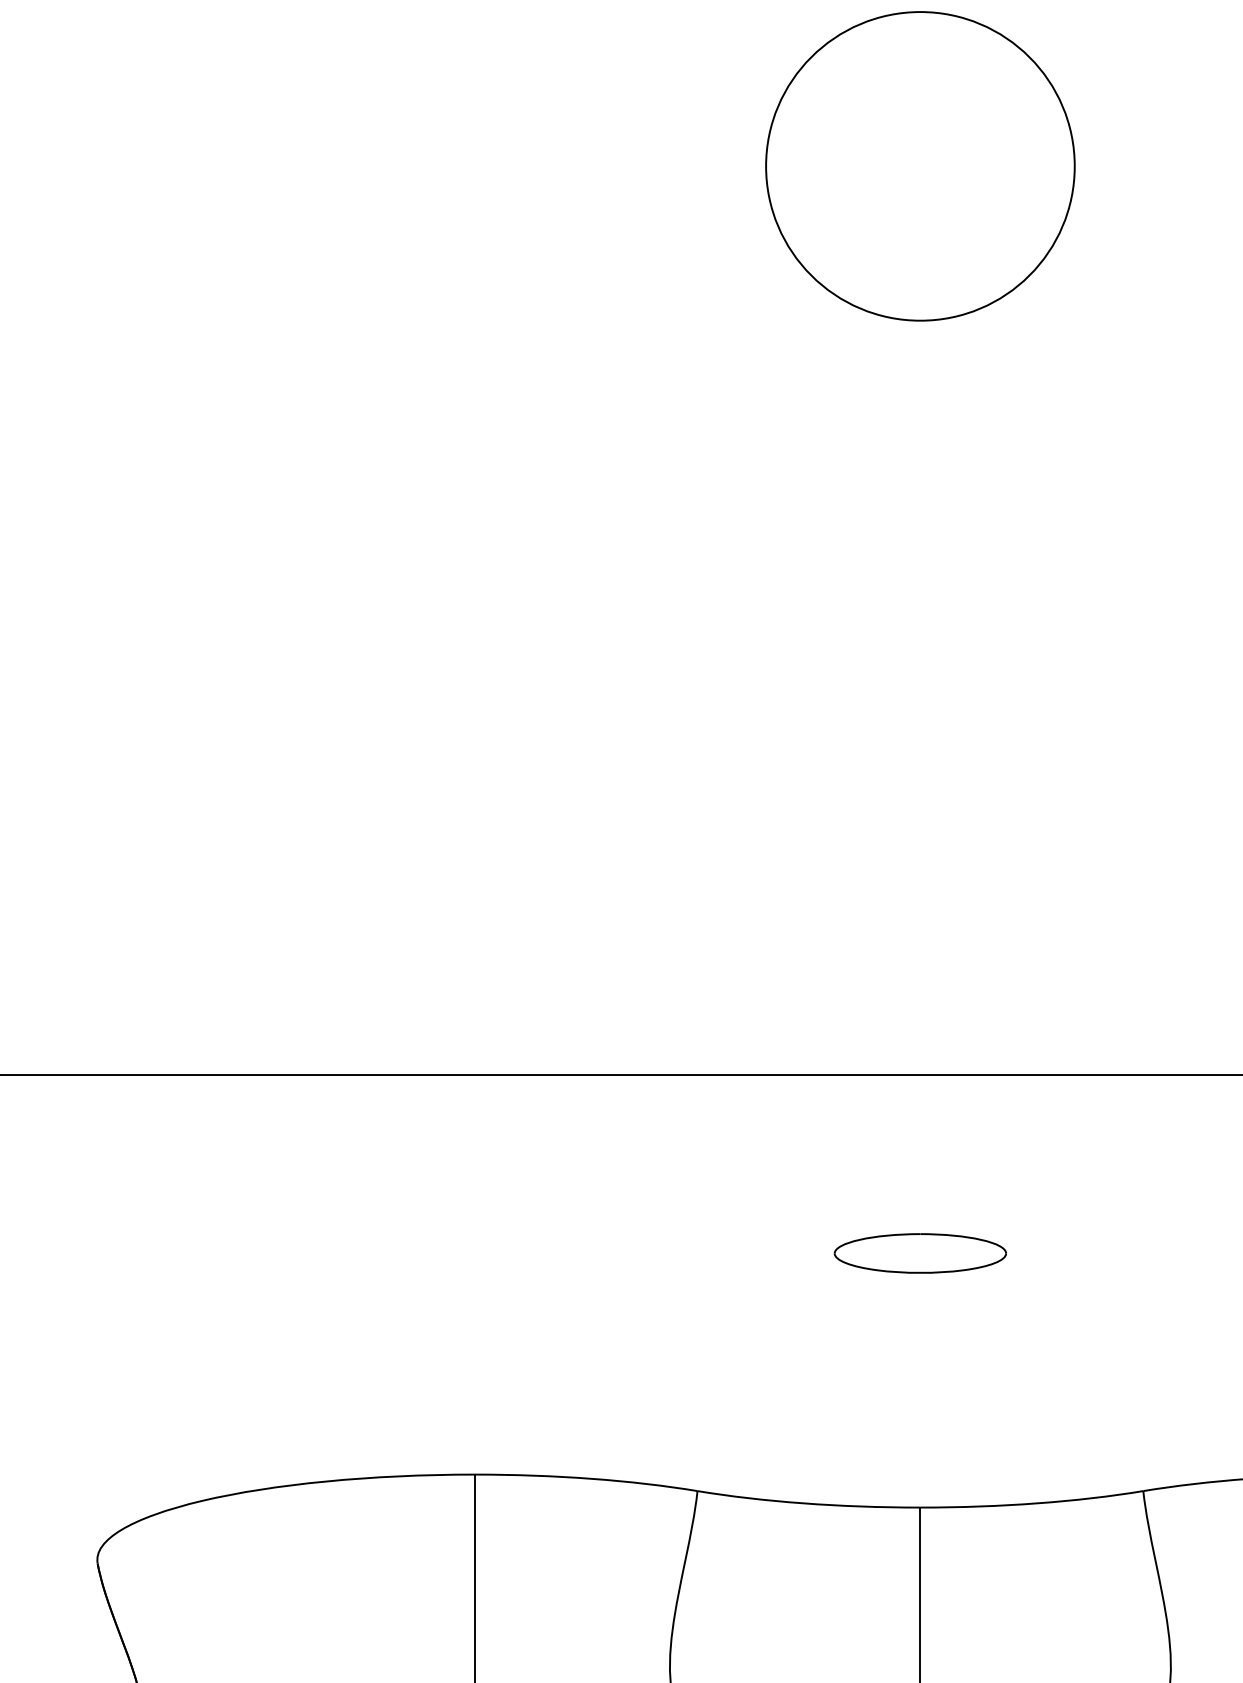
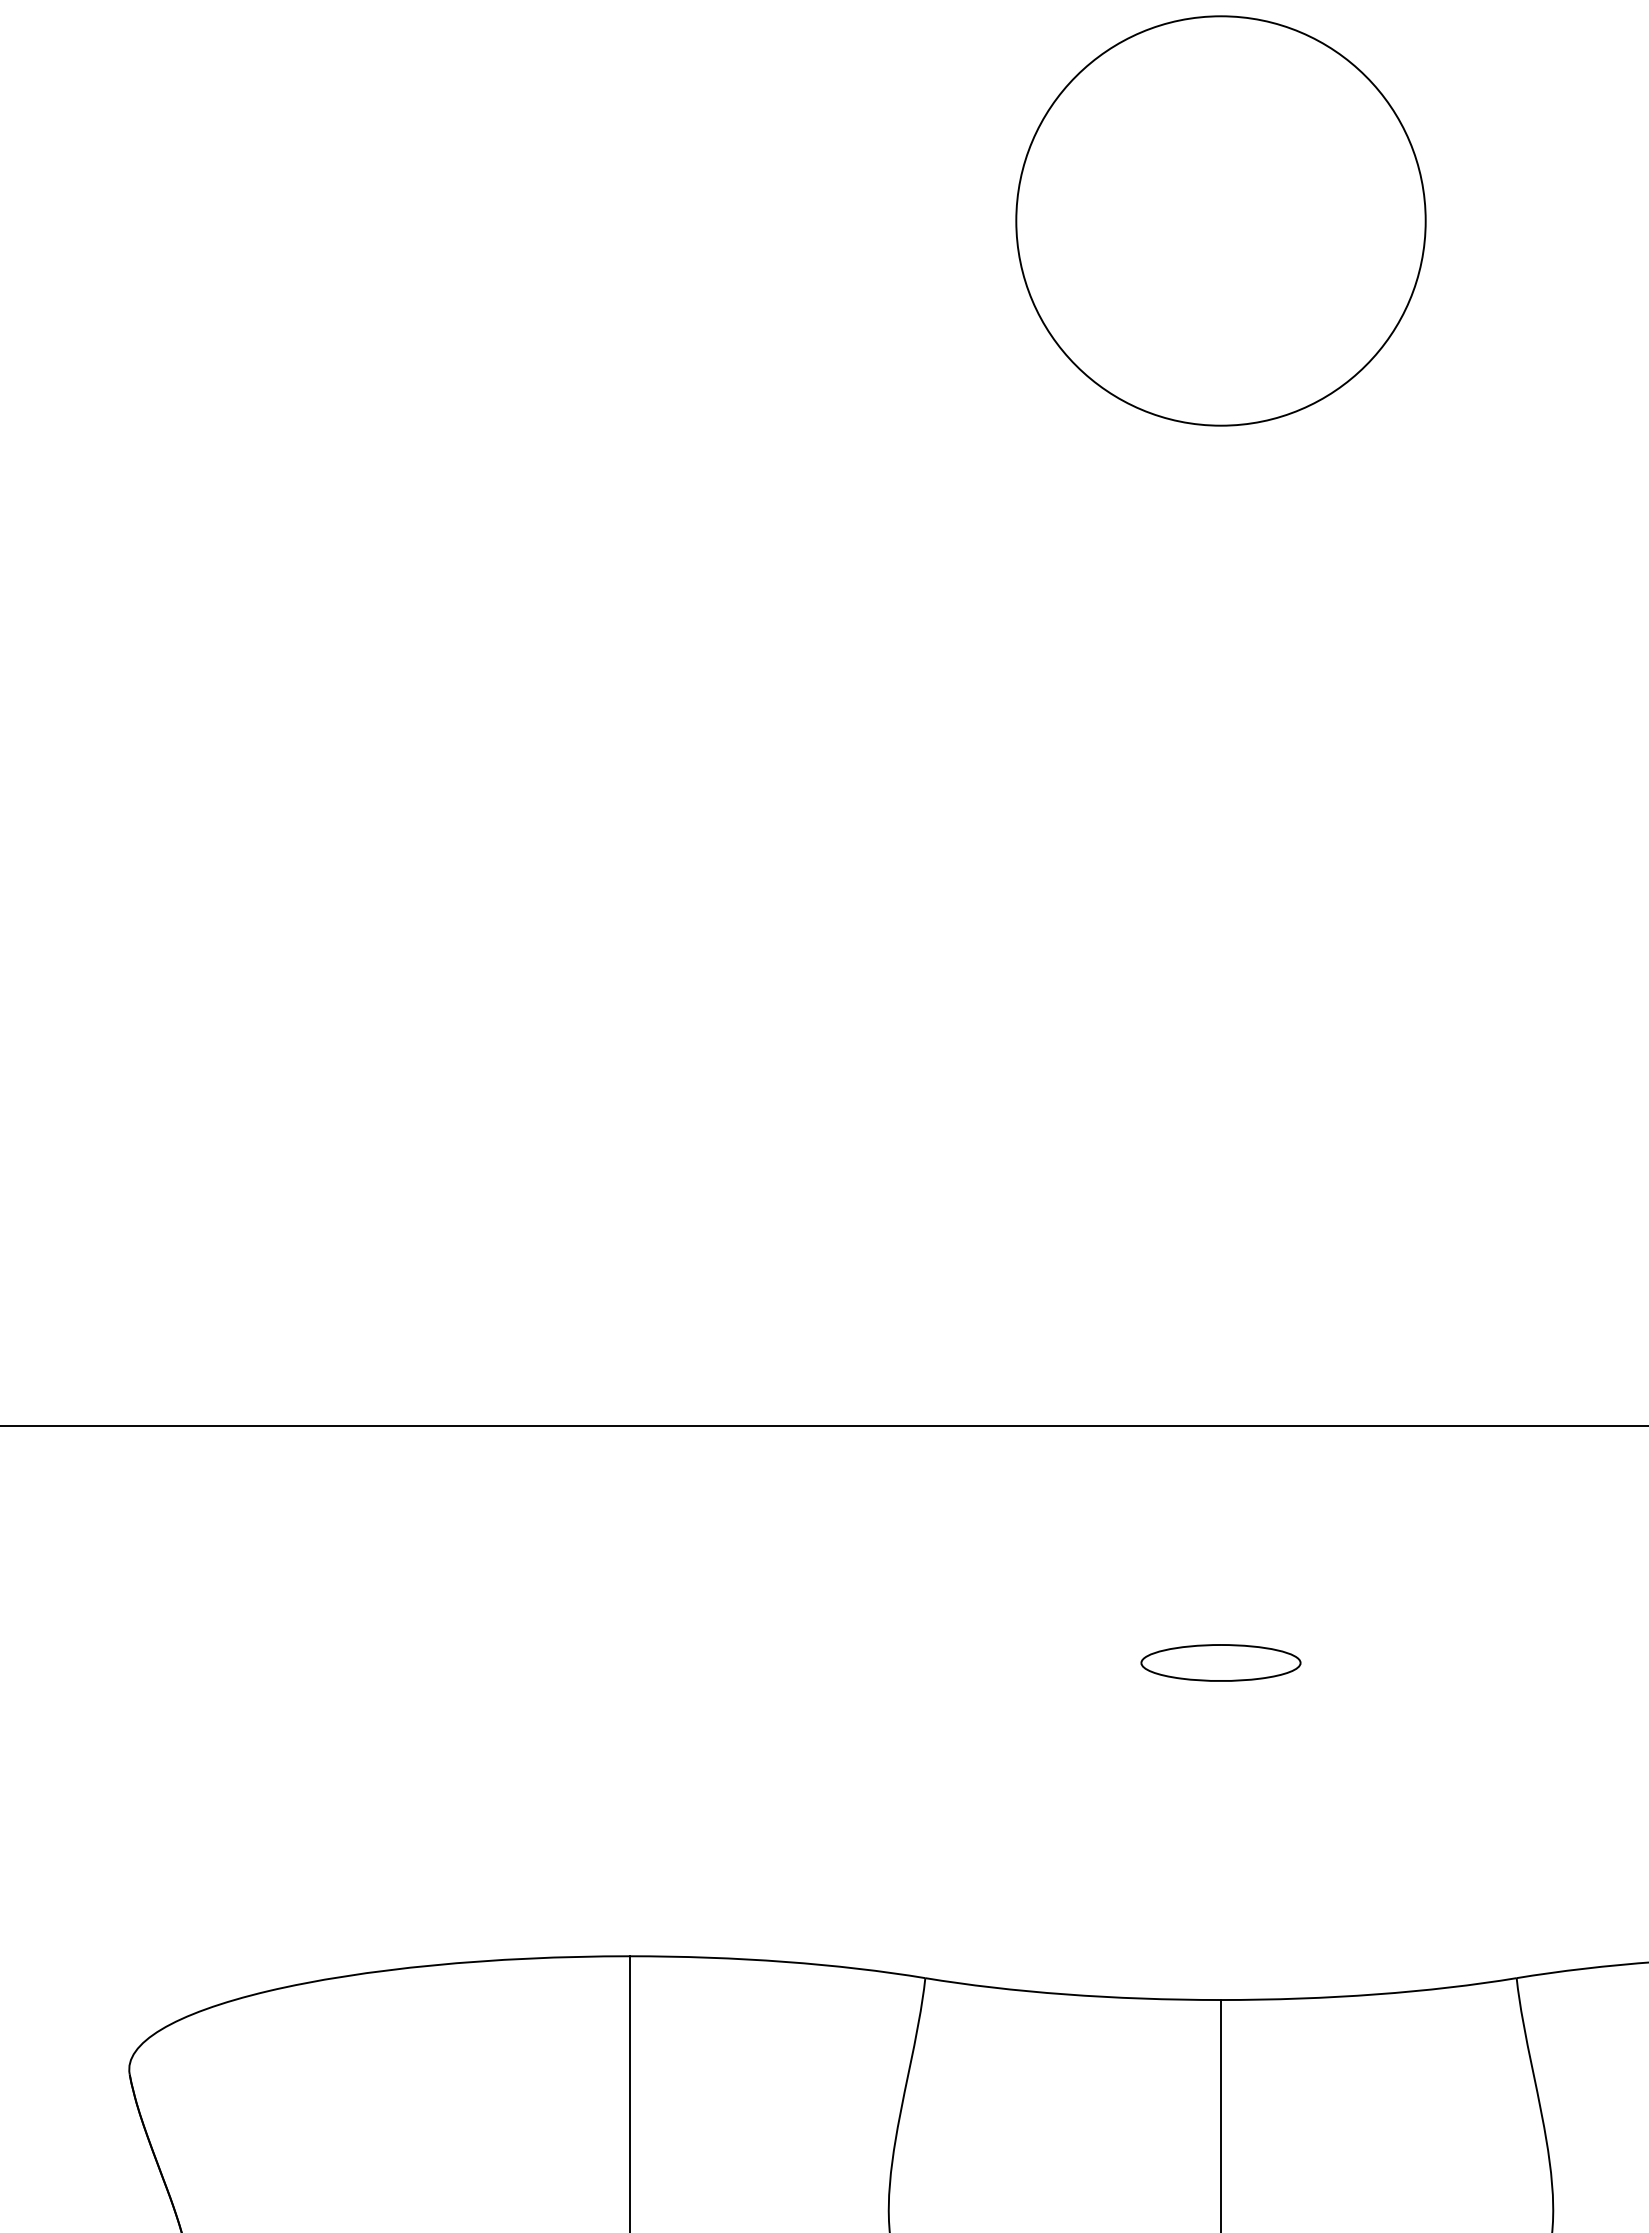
part: (920, 1253) -> (1220, 1662), size x0.7

